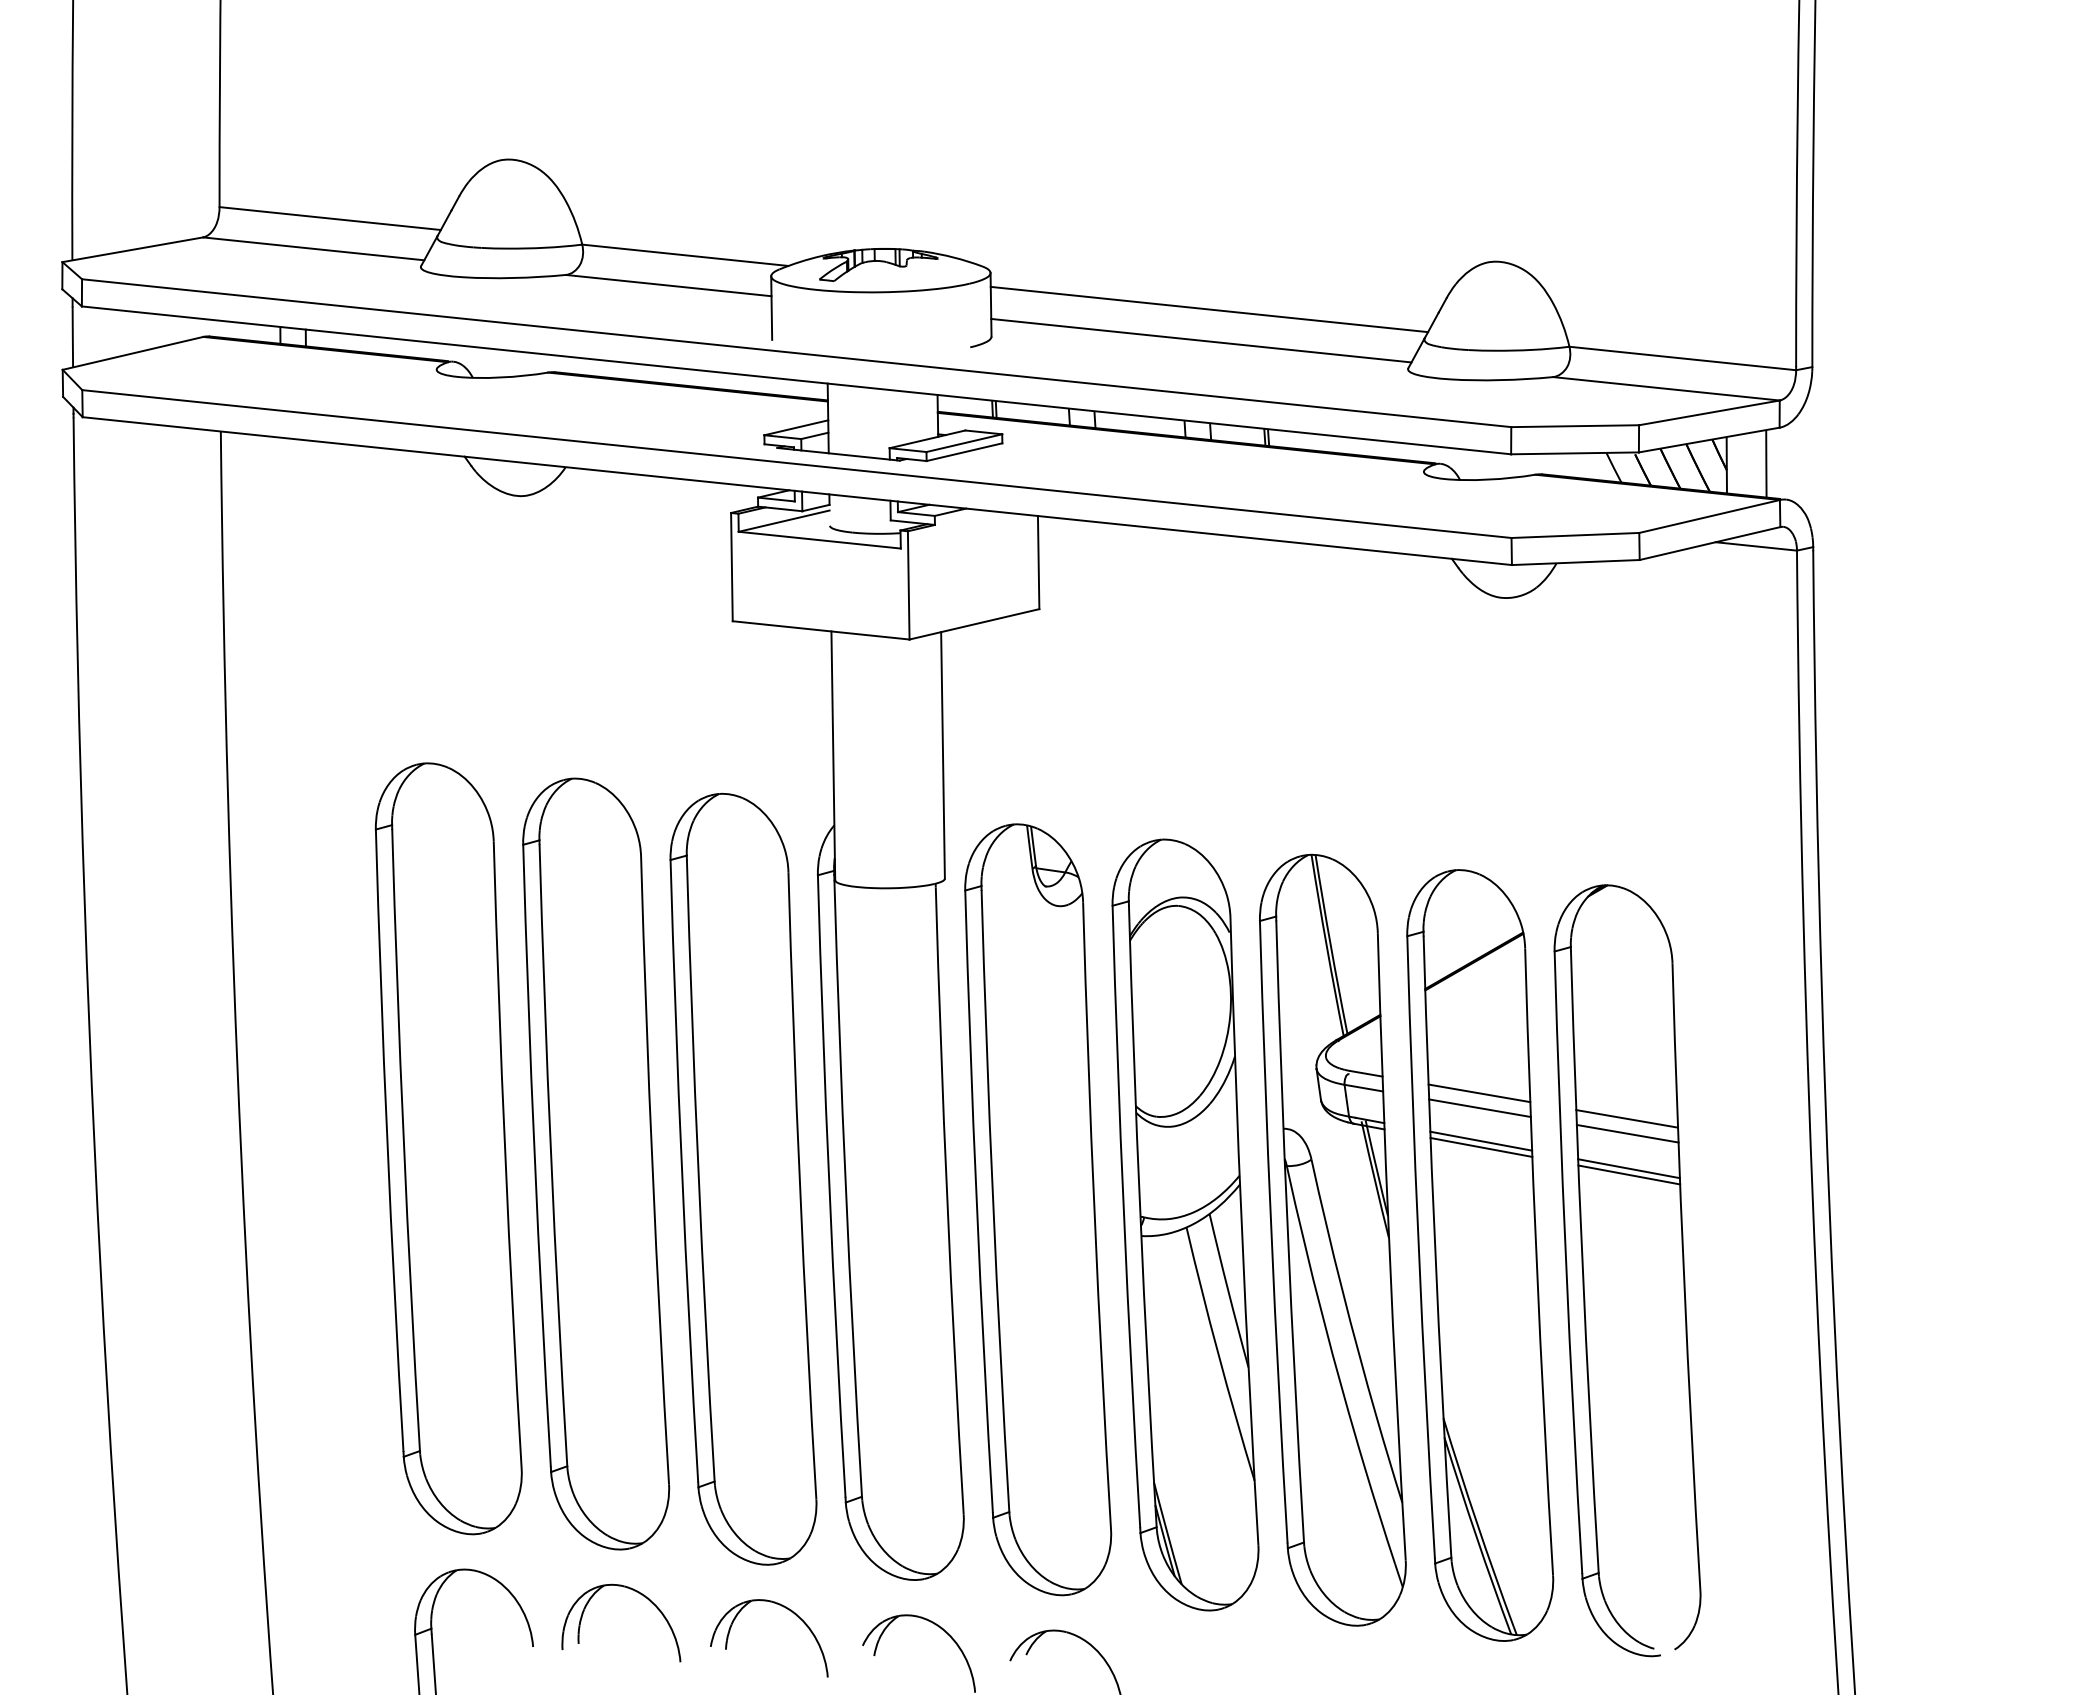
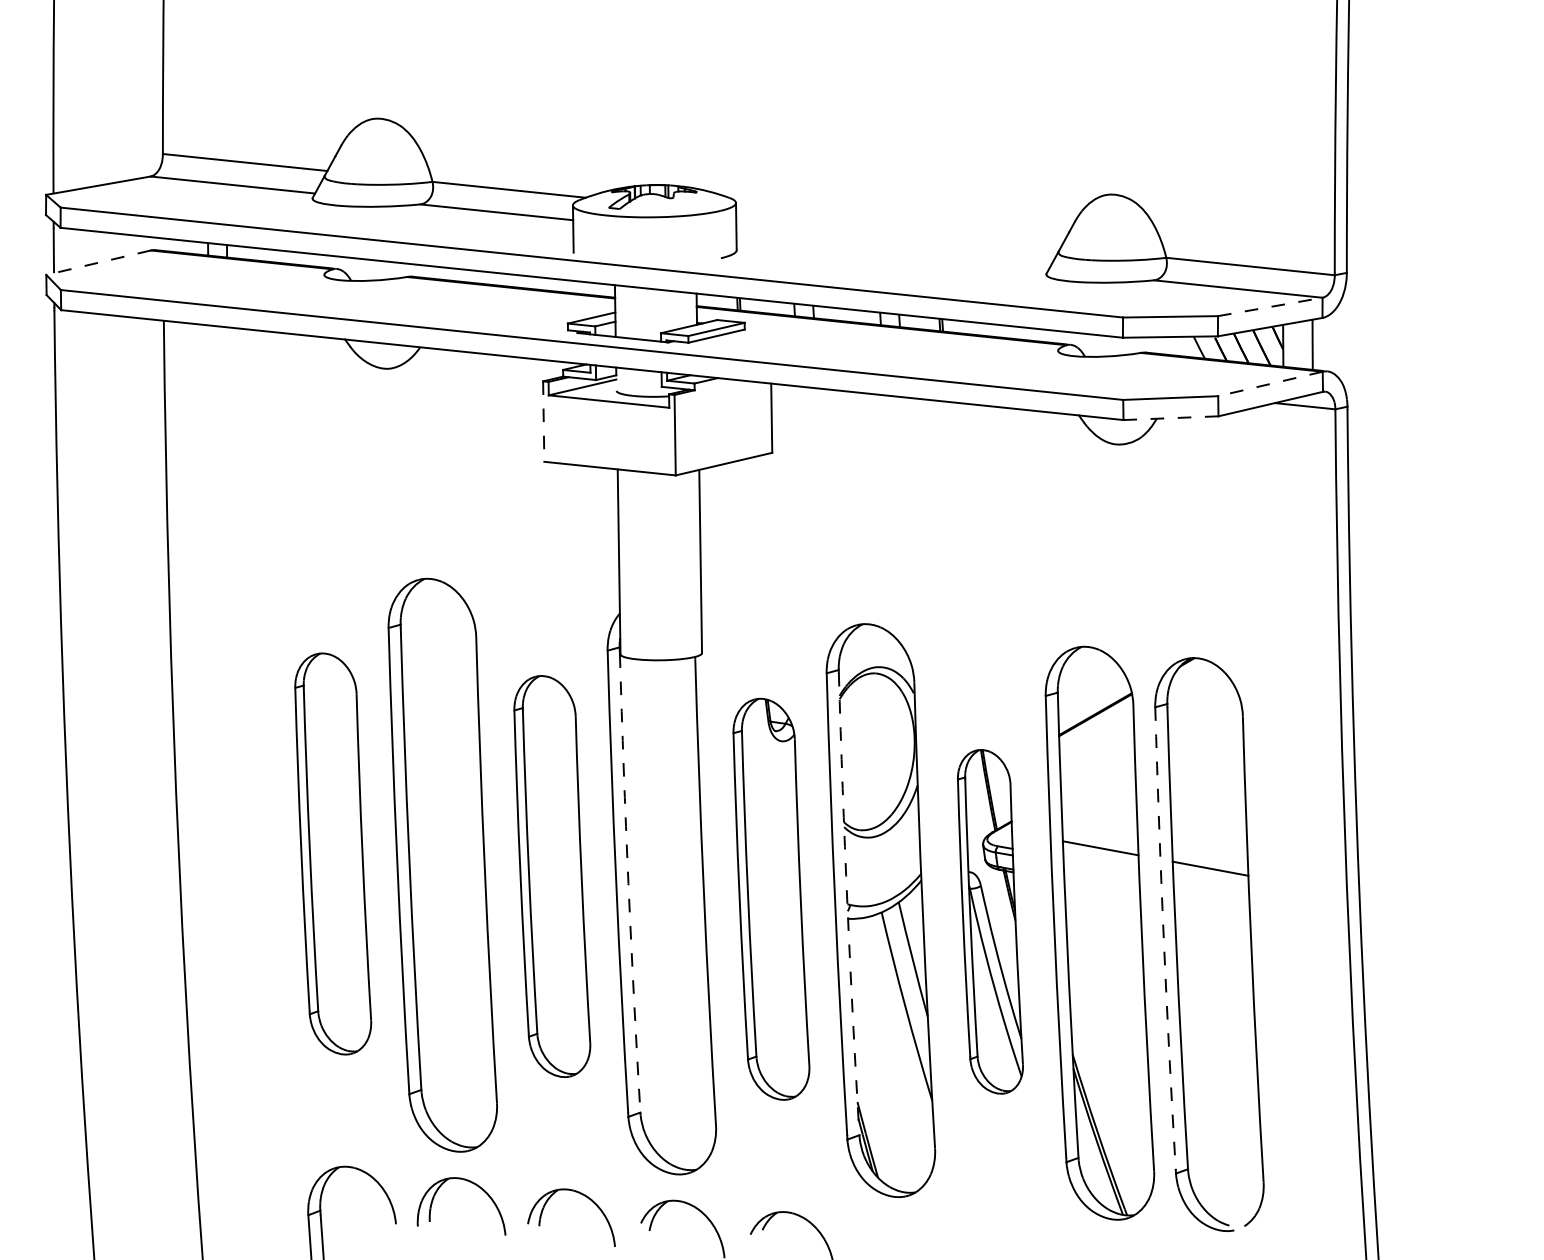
line: (1209, 309) -> (898, 230), removed
line: (1201, 340) -> (892, 253), removed
line: (132, 353) -> (98, 262), solid -> dashed
line: (1709, 412) -> (1270, 306), solid -> dashed
line: (1709, 516) -> (1270, 383), solid -> dashed
line: (1575, 562) -> (1170, 418), solid -> dashed
line: (731, 567) -> (543, 421), solid -> dashed
line: (1479, 1093) -> (1099, 812), removed
line: (1479, 1108) -> (1099, 824), removed
line: (1626, 1118) -> (1208, 831), removed
line: (1627, 1133) -> (1209, 842), removed
line: (1481, 1147) -> (1100, 852), removed
part: (448, 1148) -> (333, 853), size x0.7
line: (1629, 1174) -> (1210, 873), removed
part: (743, 1178) -> (552, 876), size x0.7
arc: (845, 1188) -> (628, 883), solid -> dashed
part: (1038, 1209) -> (771, 899), size x0.7
arc: (1140, 1216) -> (847, 904), solid -> dashed
part: (1332, 1239) -> (990, 921), size x0.6
arc: (1566, 1262) -> (1164, 938), solid -> dashed

